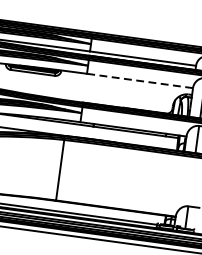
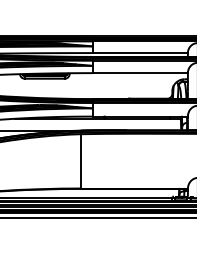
line: (140, 81) -> (140, 73), dashed -> solid

